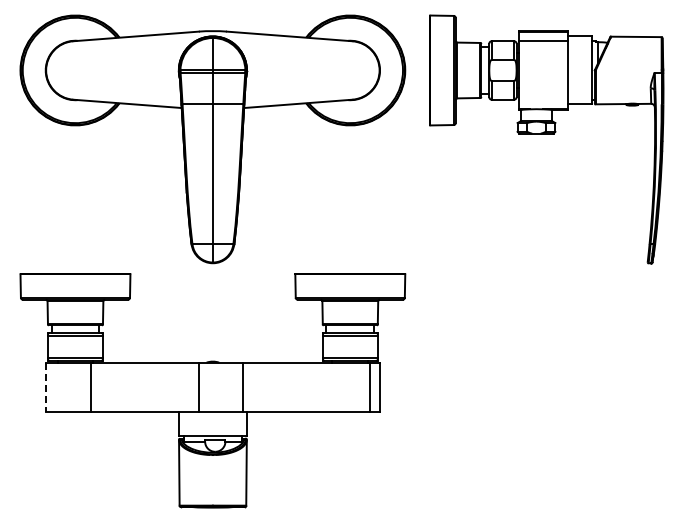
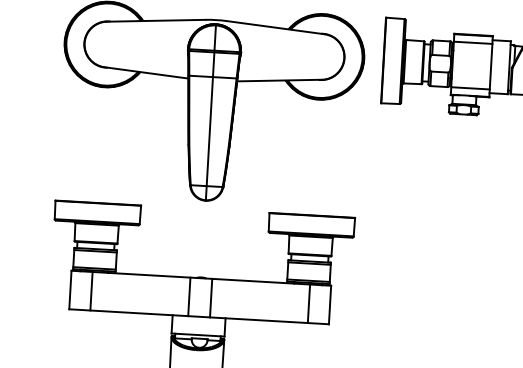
line: (543, 99) -> (470, 88), added
line: (46, 387) -> (70, 290), dashed -> solid
line: (91, 387) -> (91, 291), moved
line: (242, 387) -> (210, 298), moved
line: (369, 387) -> (308, 303), moved

